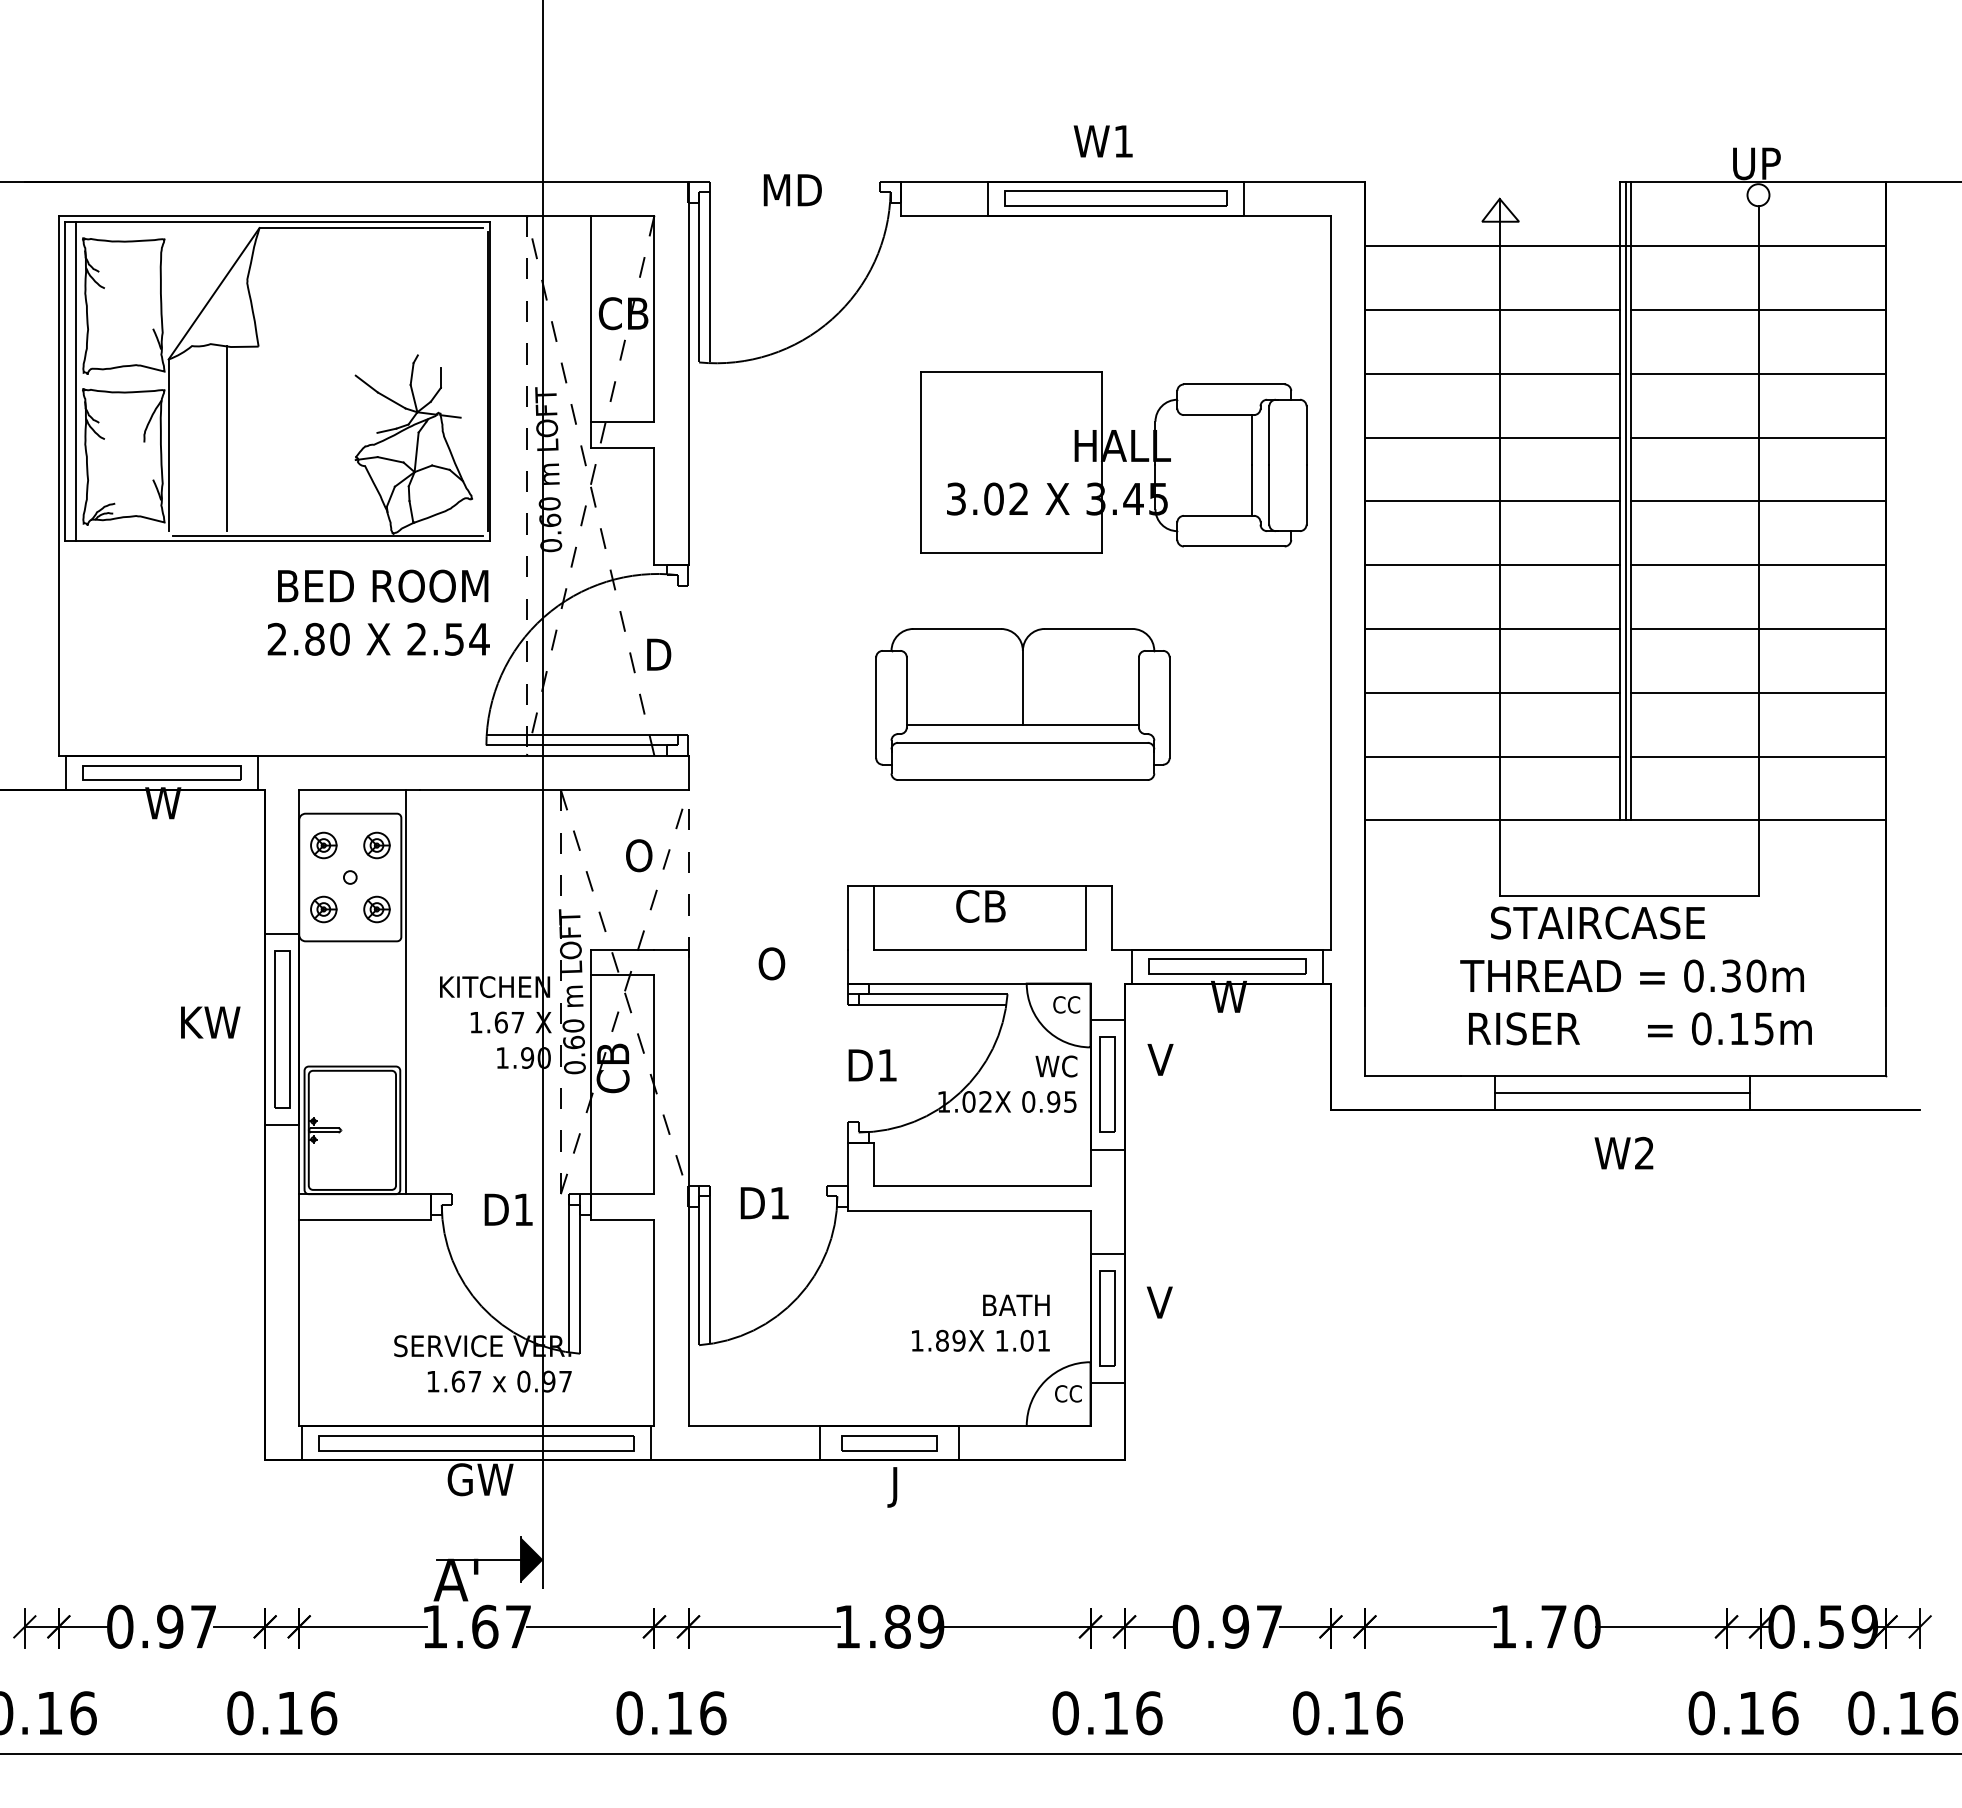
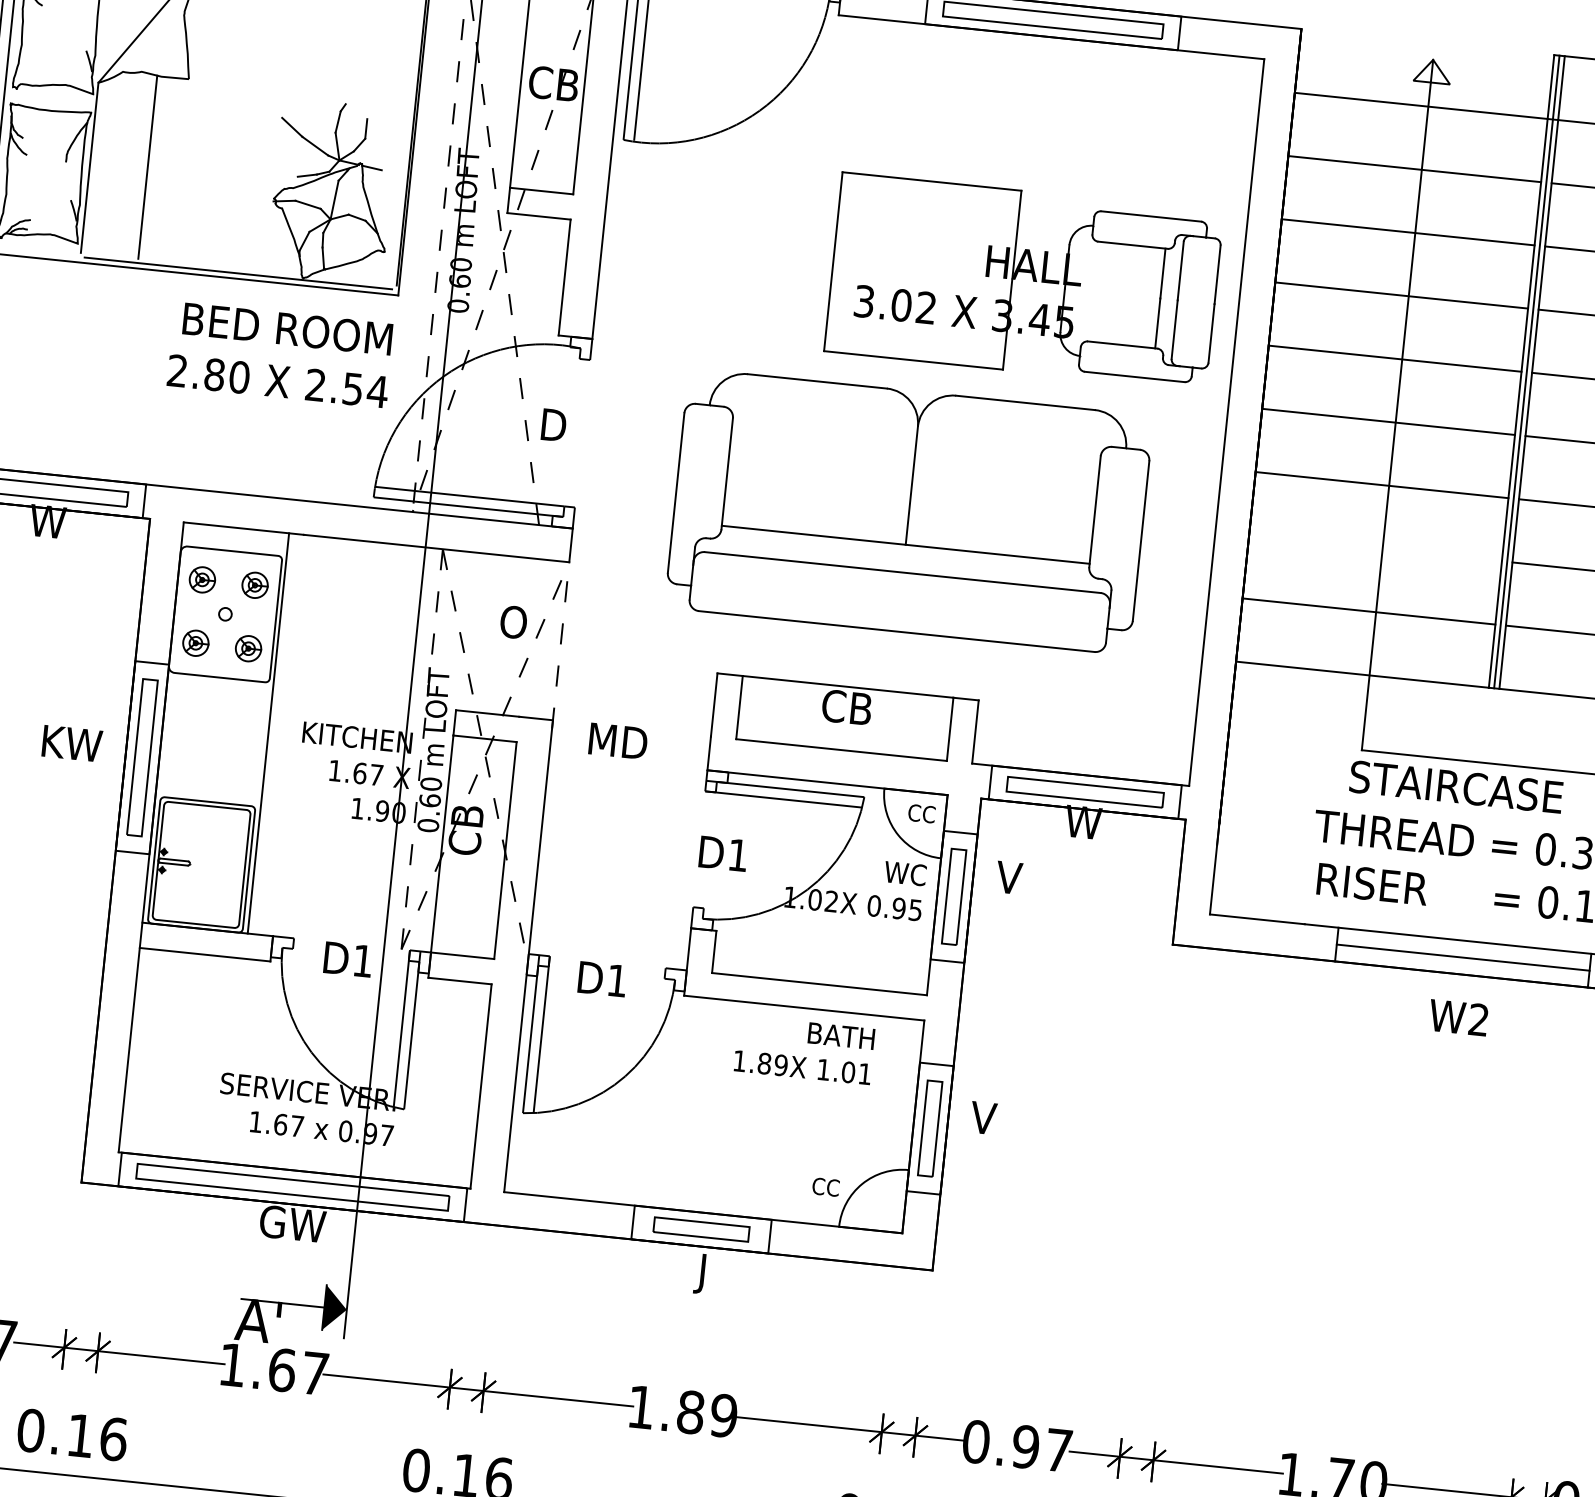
line: (1492, 692) -> (1375, 547), removed
part: (1022, 704) -> (908, 511), size x1.6
text: (756, 963) -> (618, 741), O -> MD
text: (980, 1322) -> (804, 1049), moved
text: (1068, 1393) -> (826, 1186), moved

